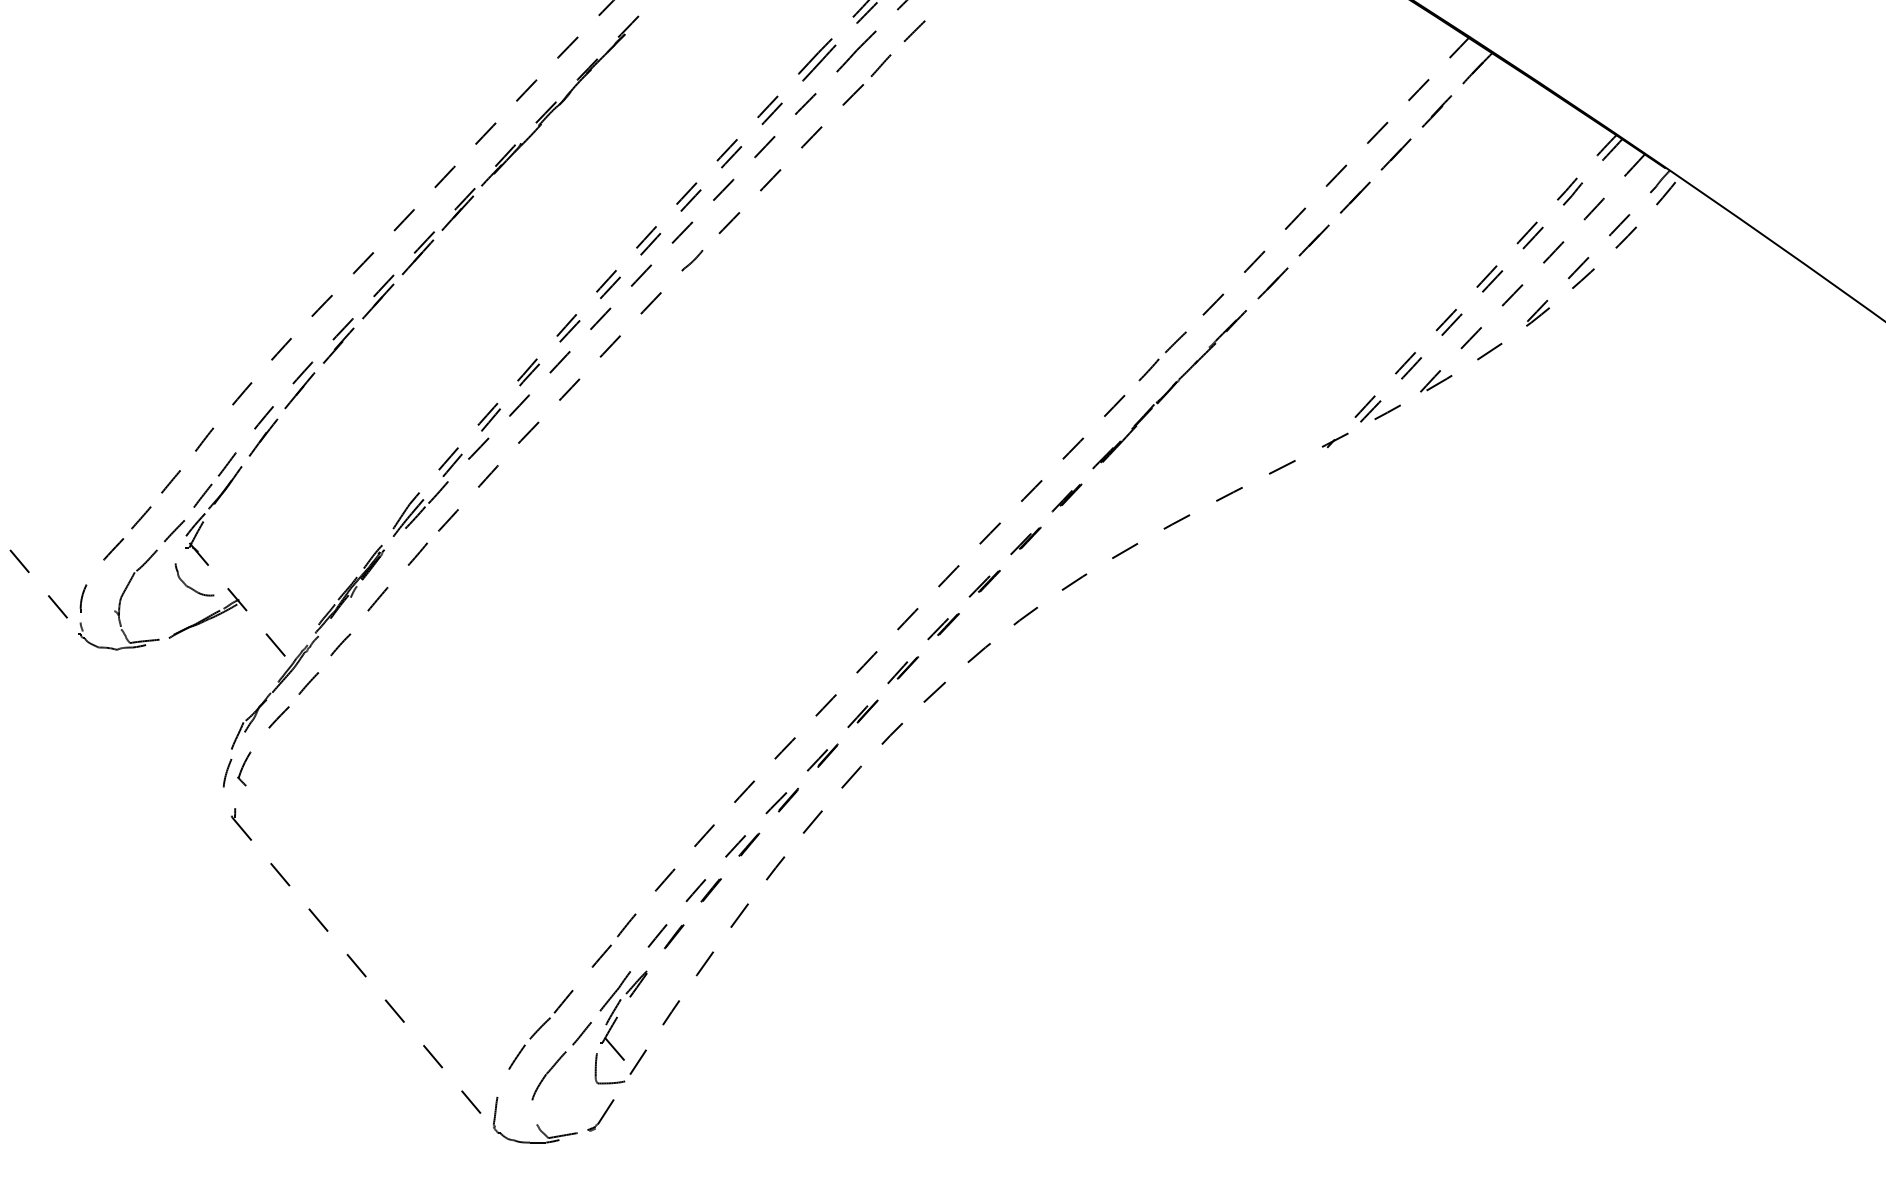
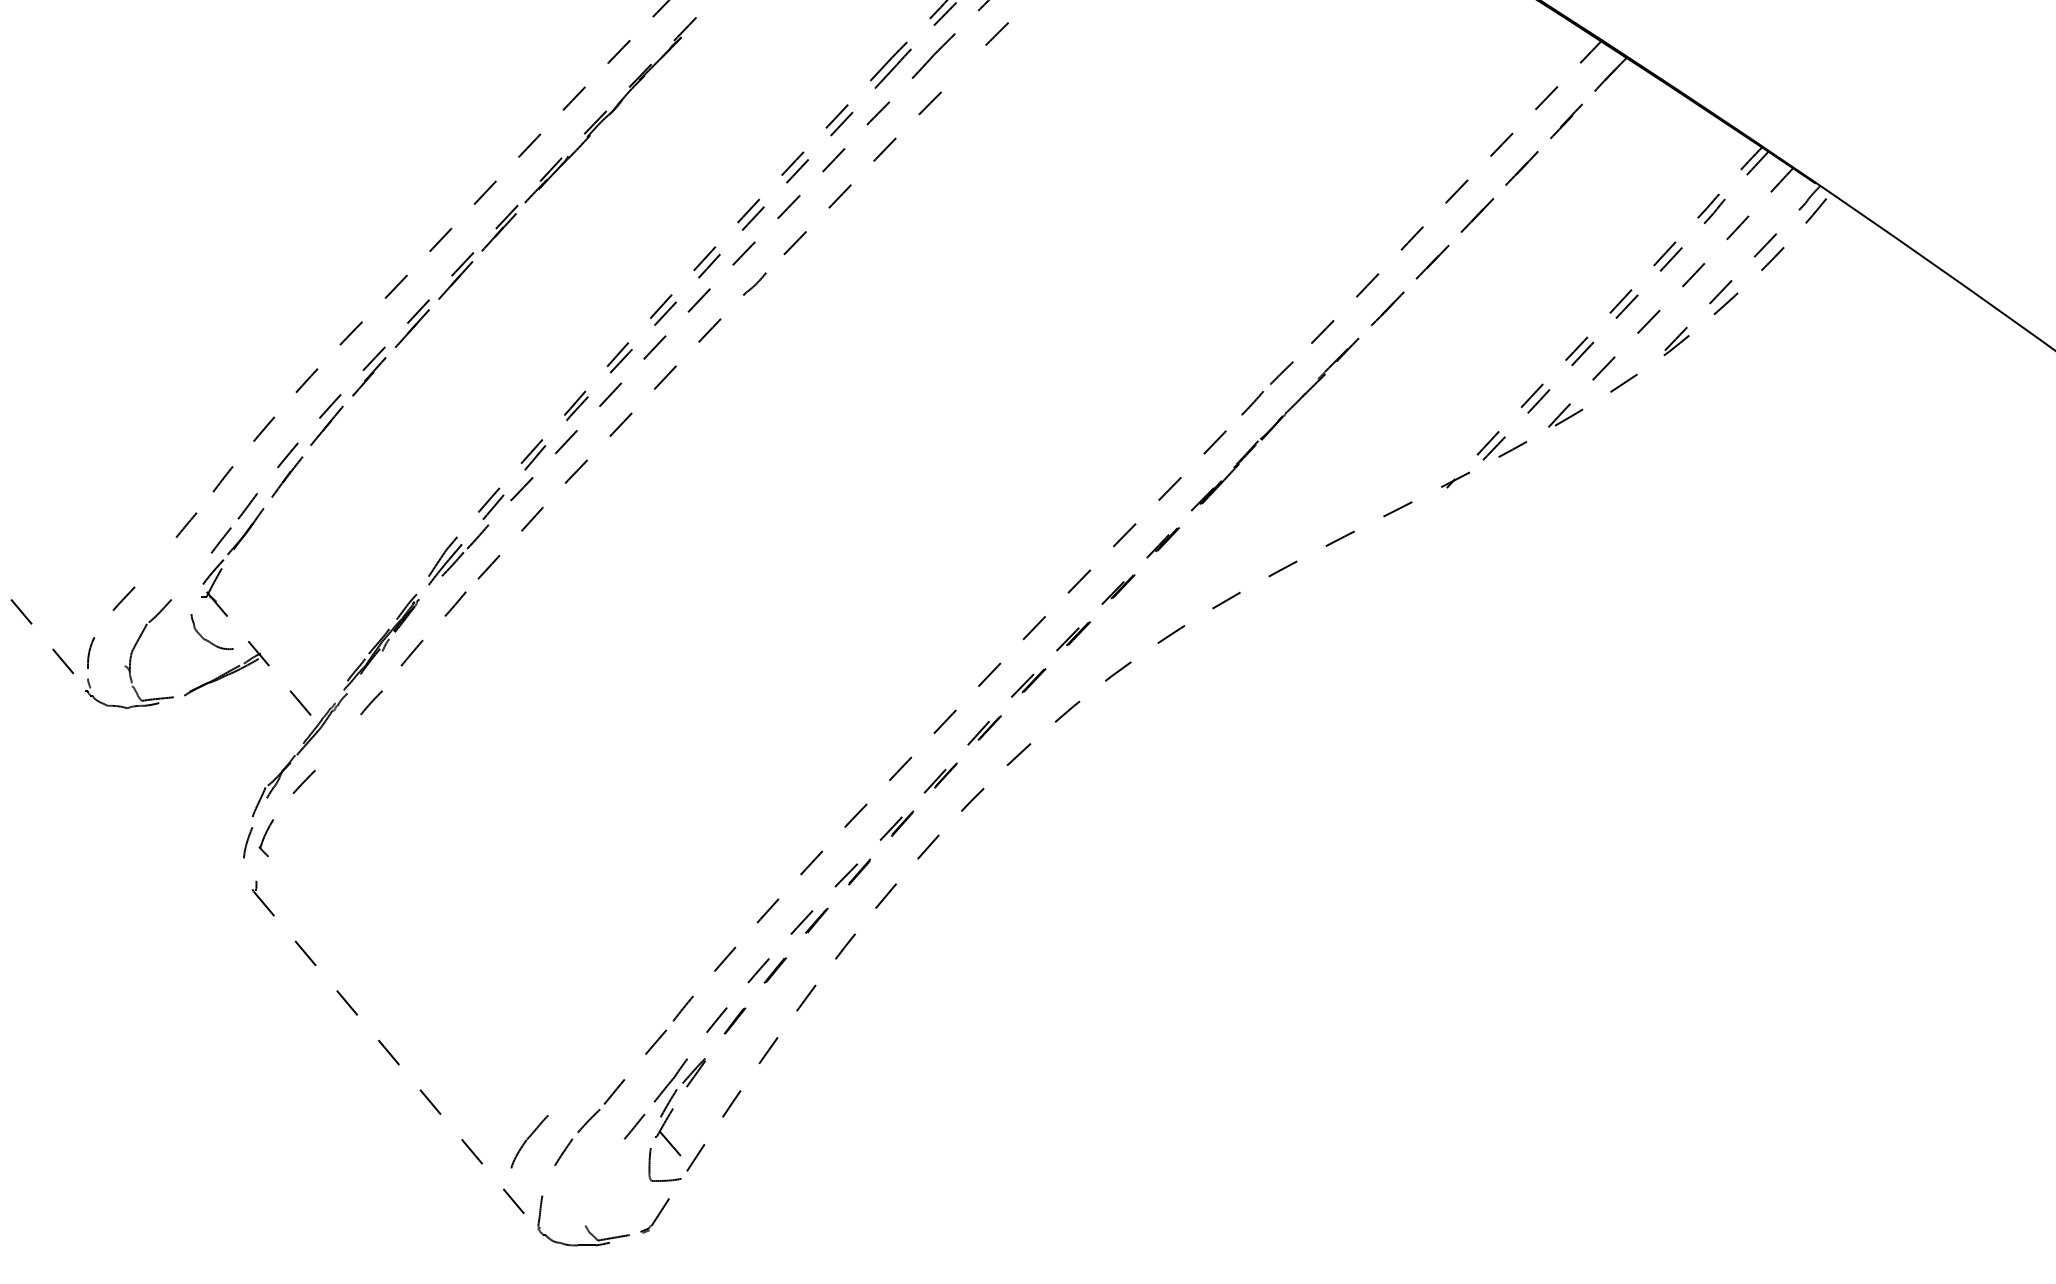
line: (881, 65) -> (960, 71), removed
line: (141, 517) -> (154, 564), removed
line: (173, 530) -> (189, 578), removed
line: (308, 683) -> (336, 744), removed
part: (548, 1075) -> (529, 1141), moved

